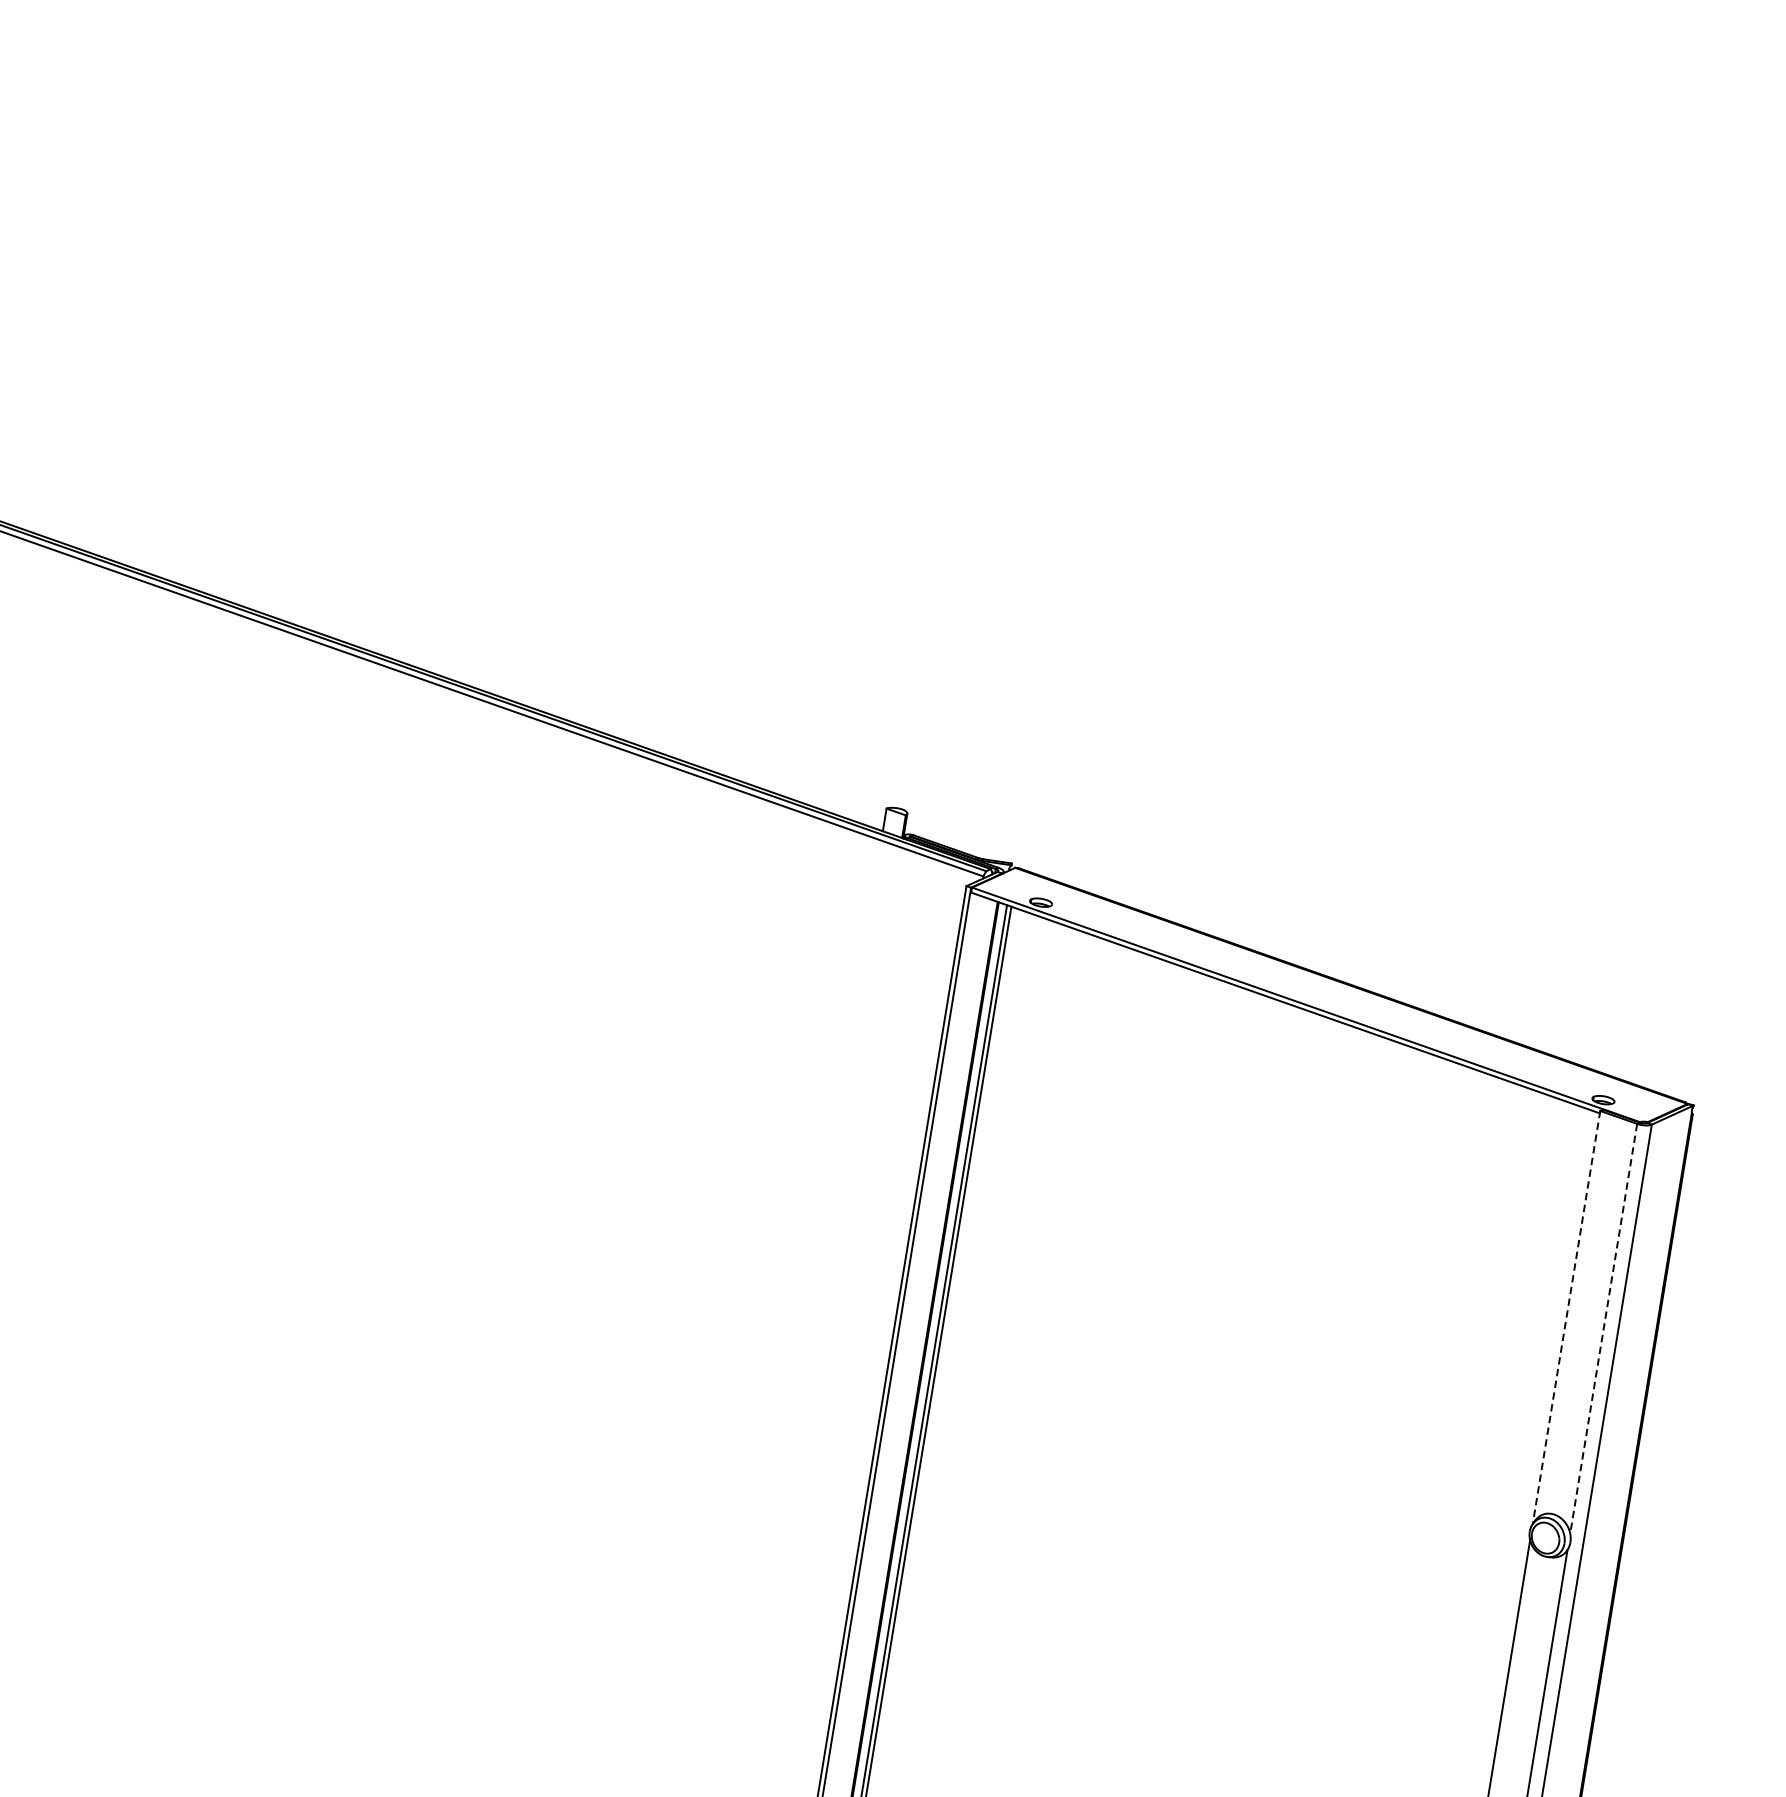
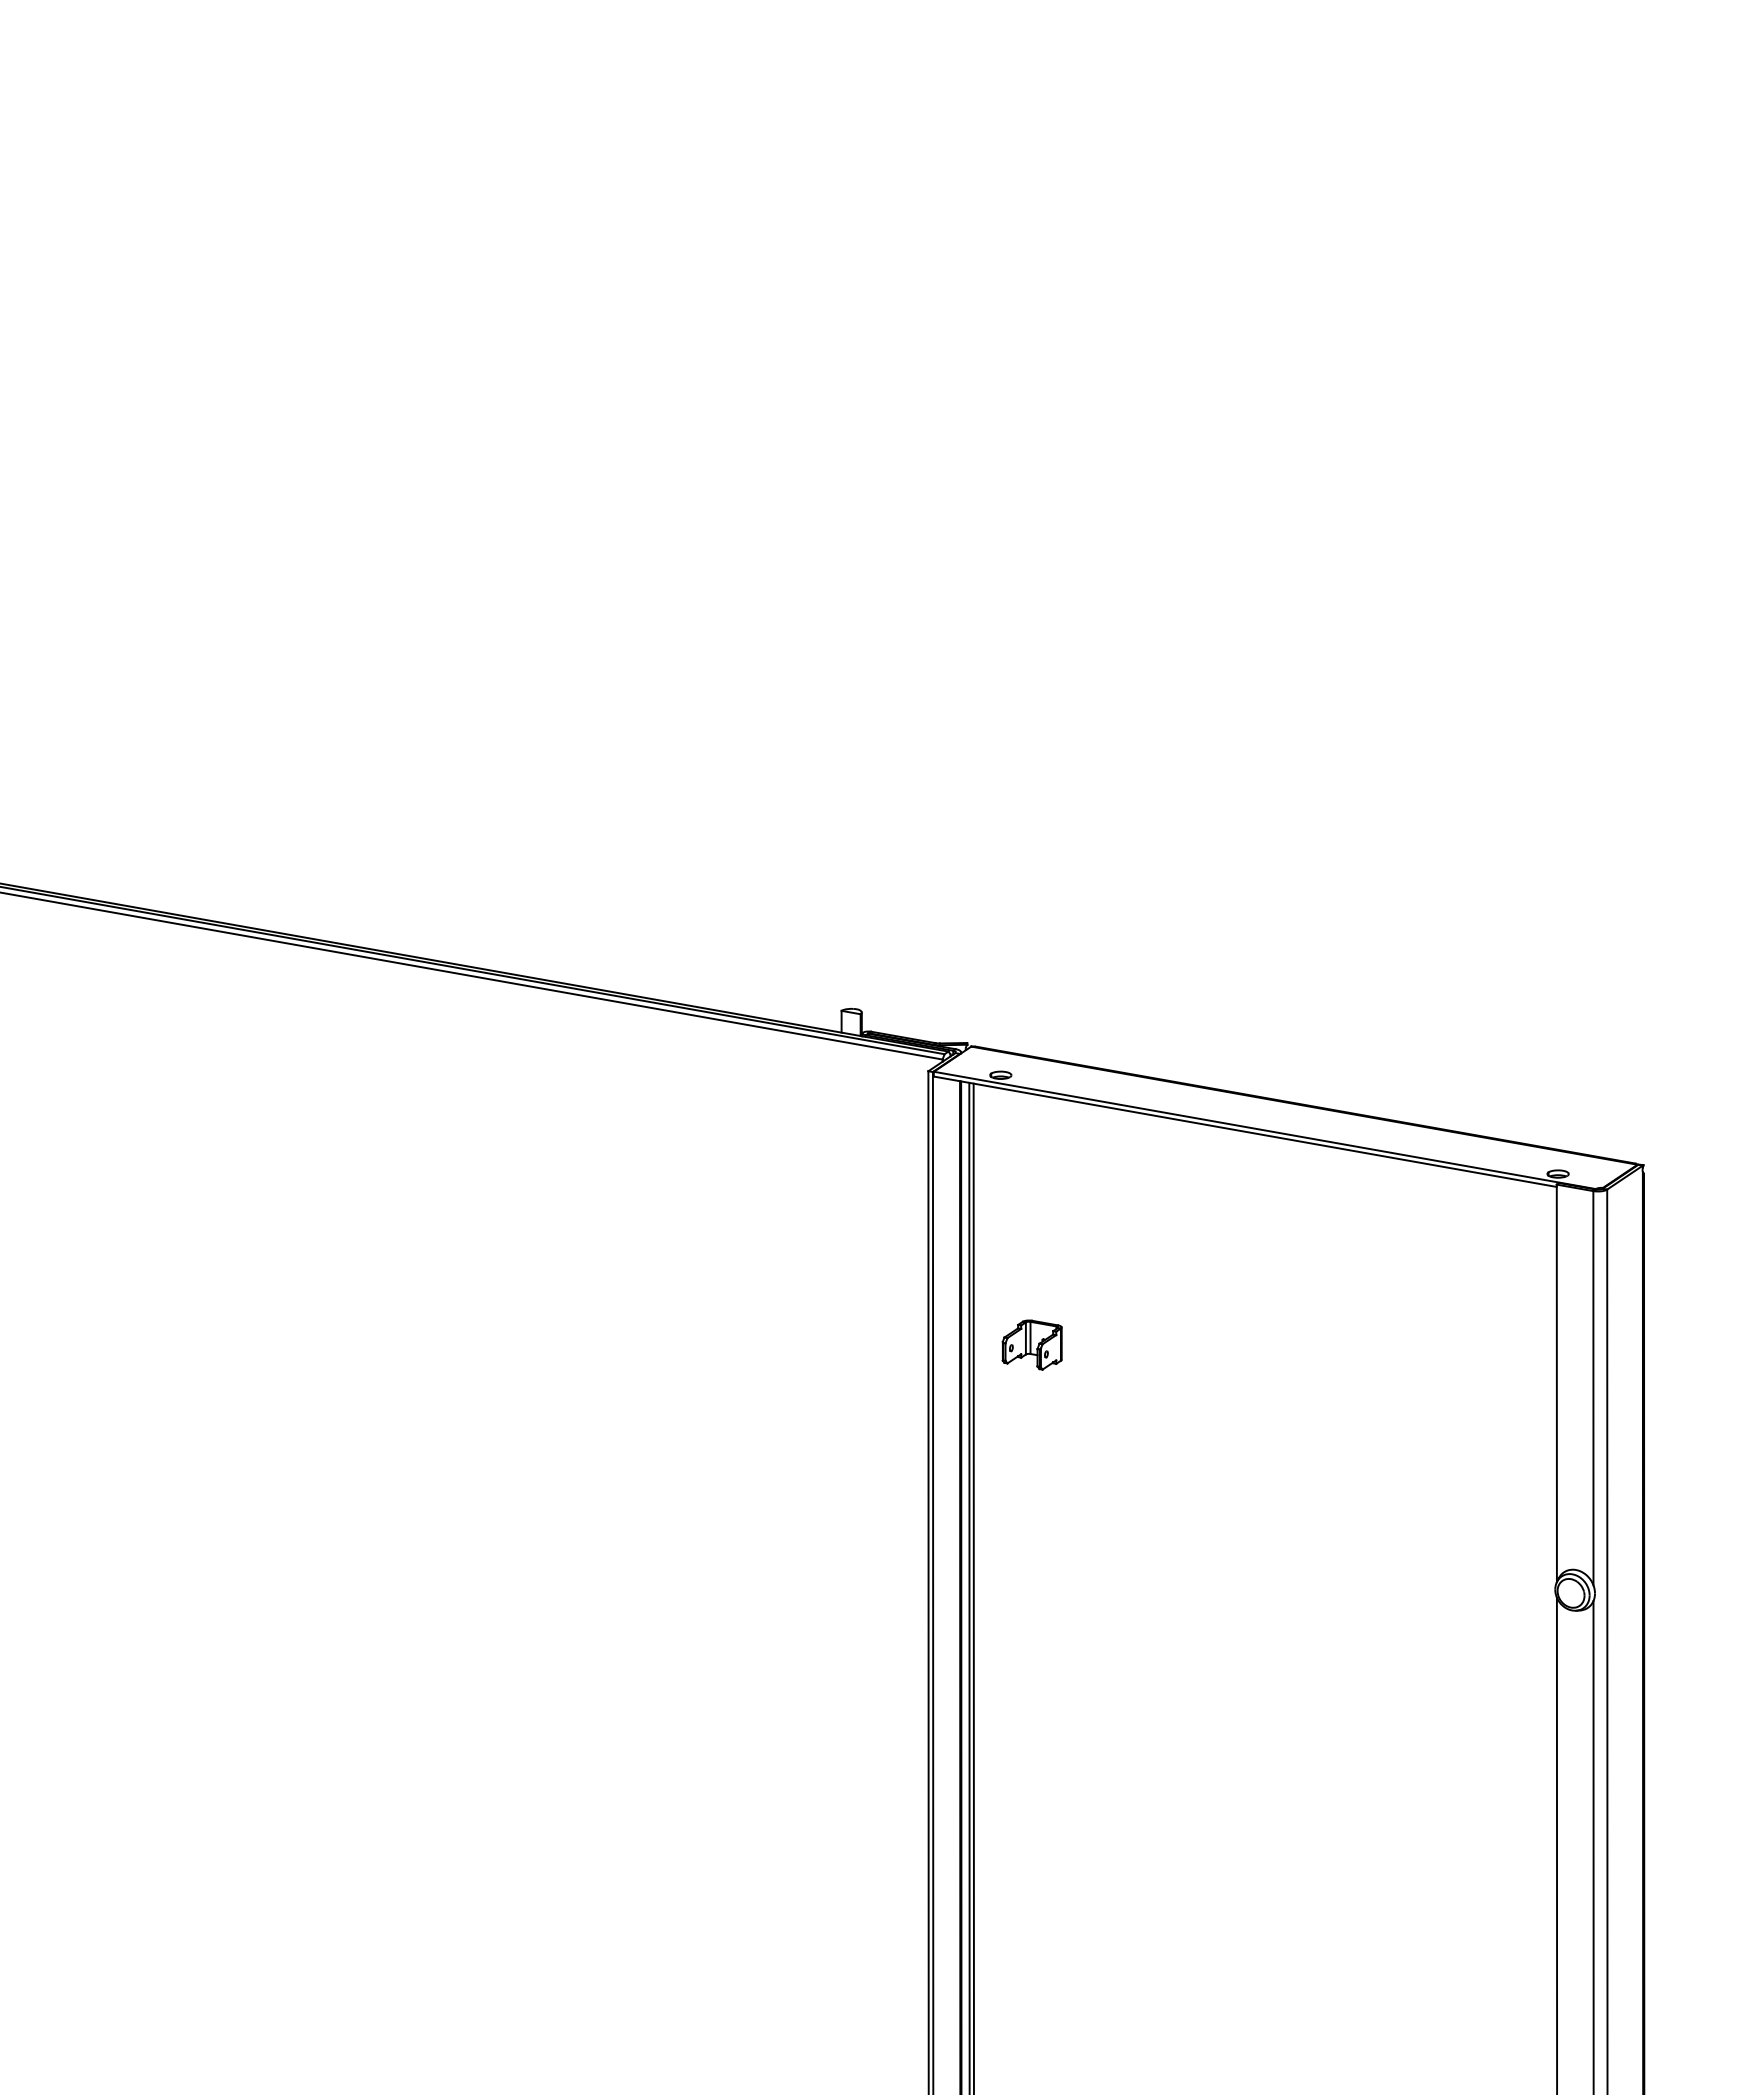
part: (1027, 1187) -> (1031, 1344), added
line: (1566, 1317) -> (1556, 1383), dashed -> solid
line: (1603, 1329) -> (1593, 1388), dashed -> solid

